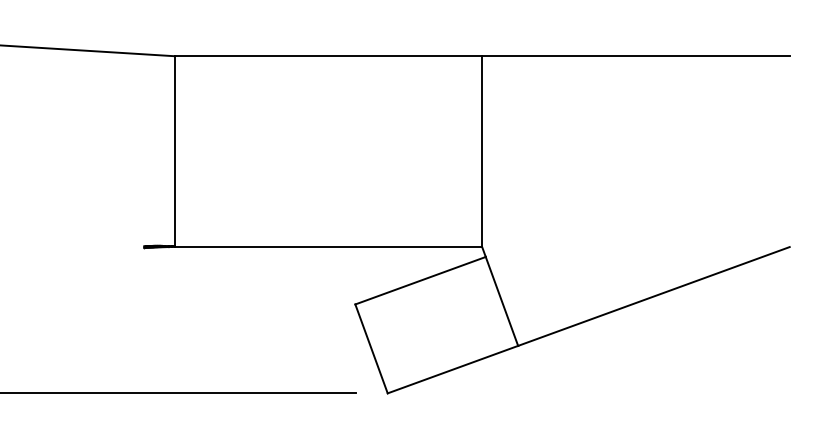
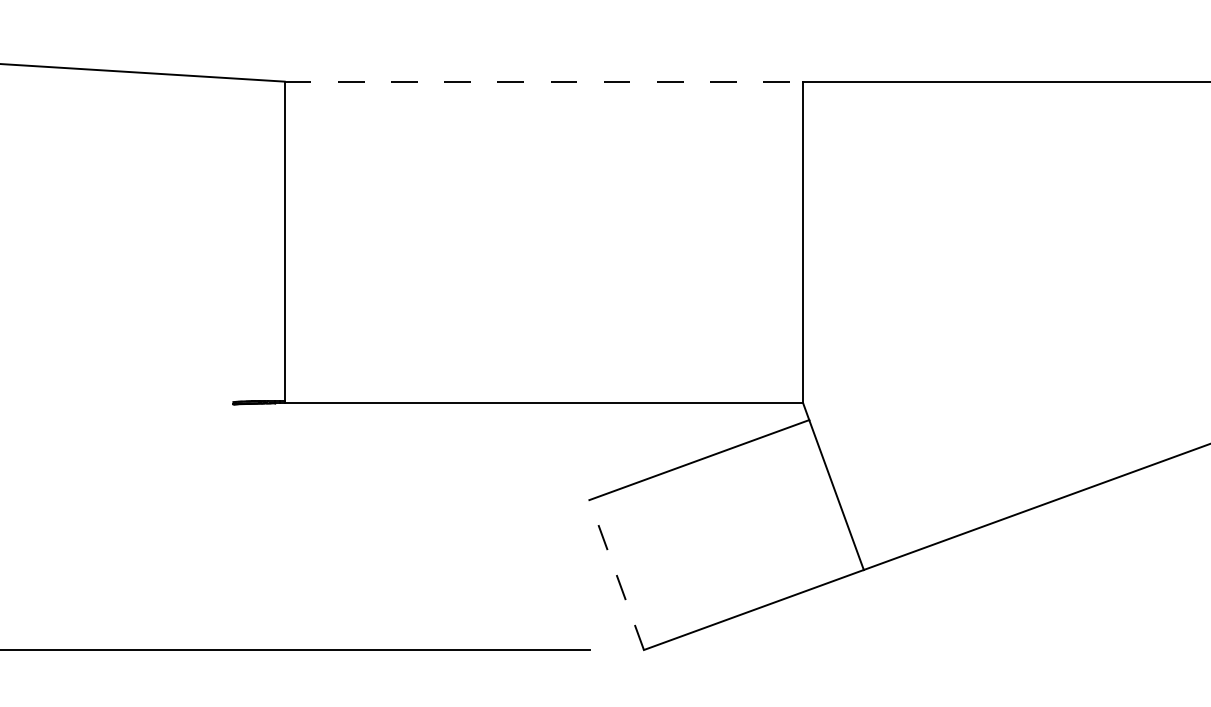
line: (328, 56) -> (544, 82), solid -> dashed
line: (371, 348) -> (616, 574), solid -> dashed

